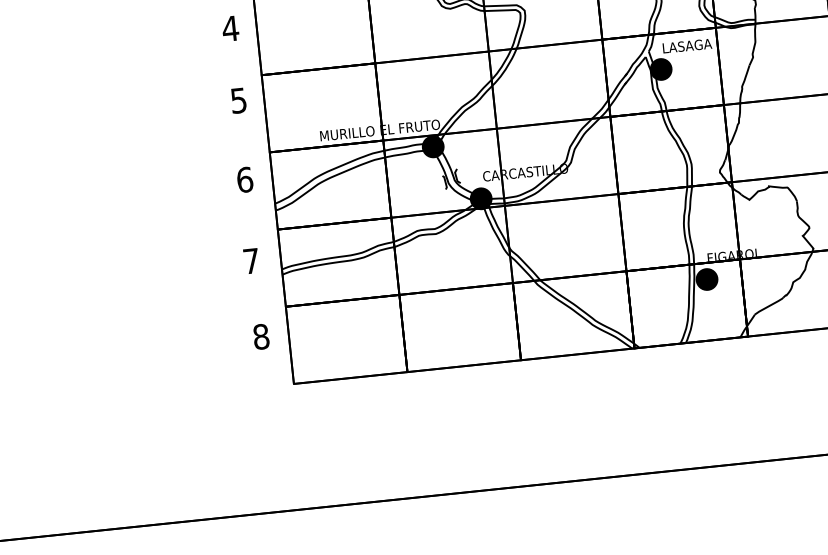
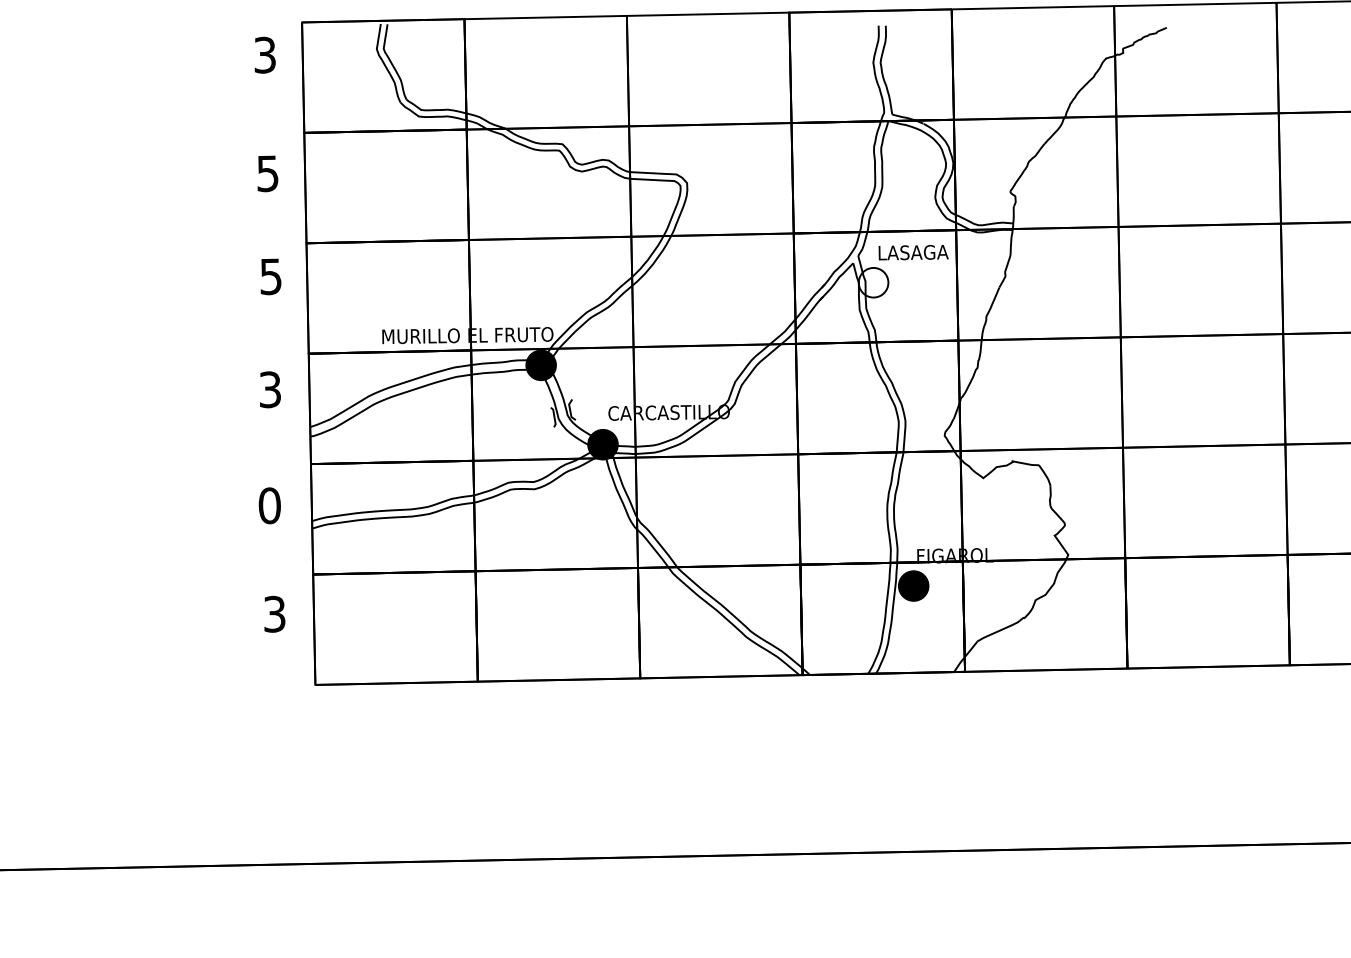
text: (230, 28) -> (267, 173), 4 -> 5
fill: (661, 69) -> (873, 282), removed
text: (245, 179) -> (270, 389), 6 -> 3
text: (251, 261) -> (269, 505), 7 -> 0
text: (261, 337) -> (274, 614), 8 -> 3

